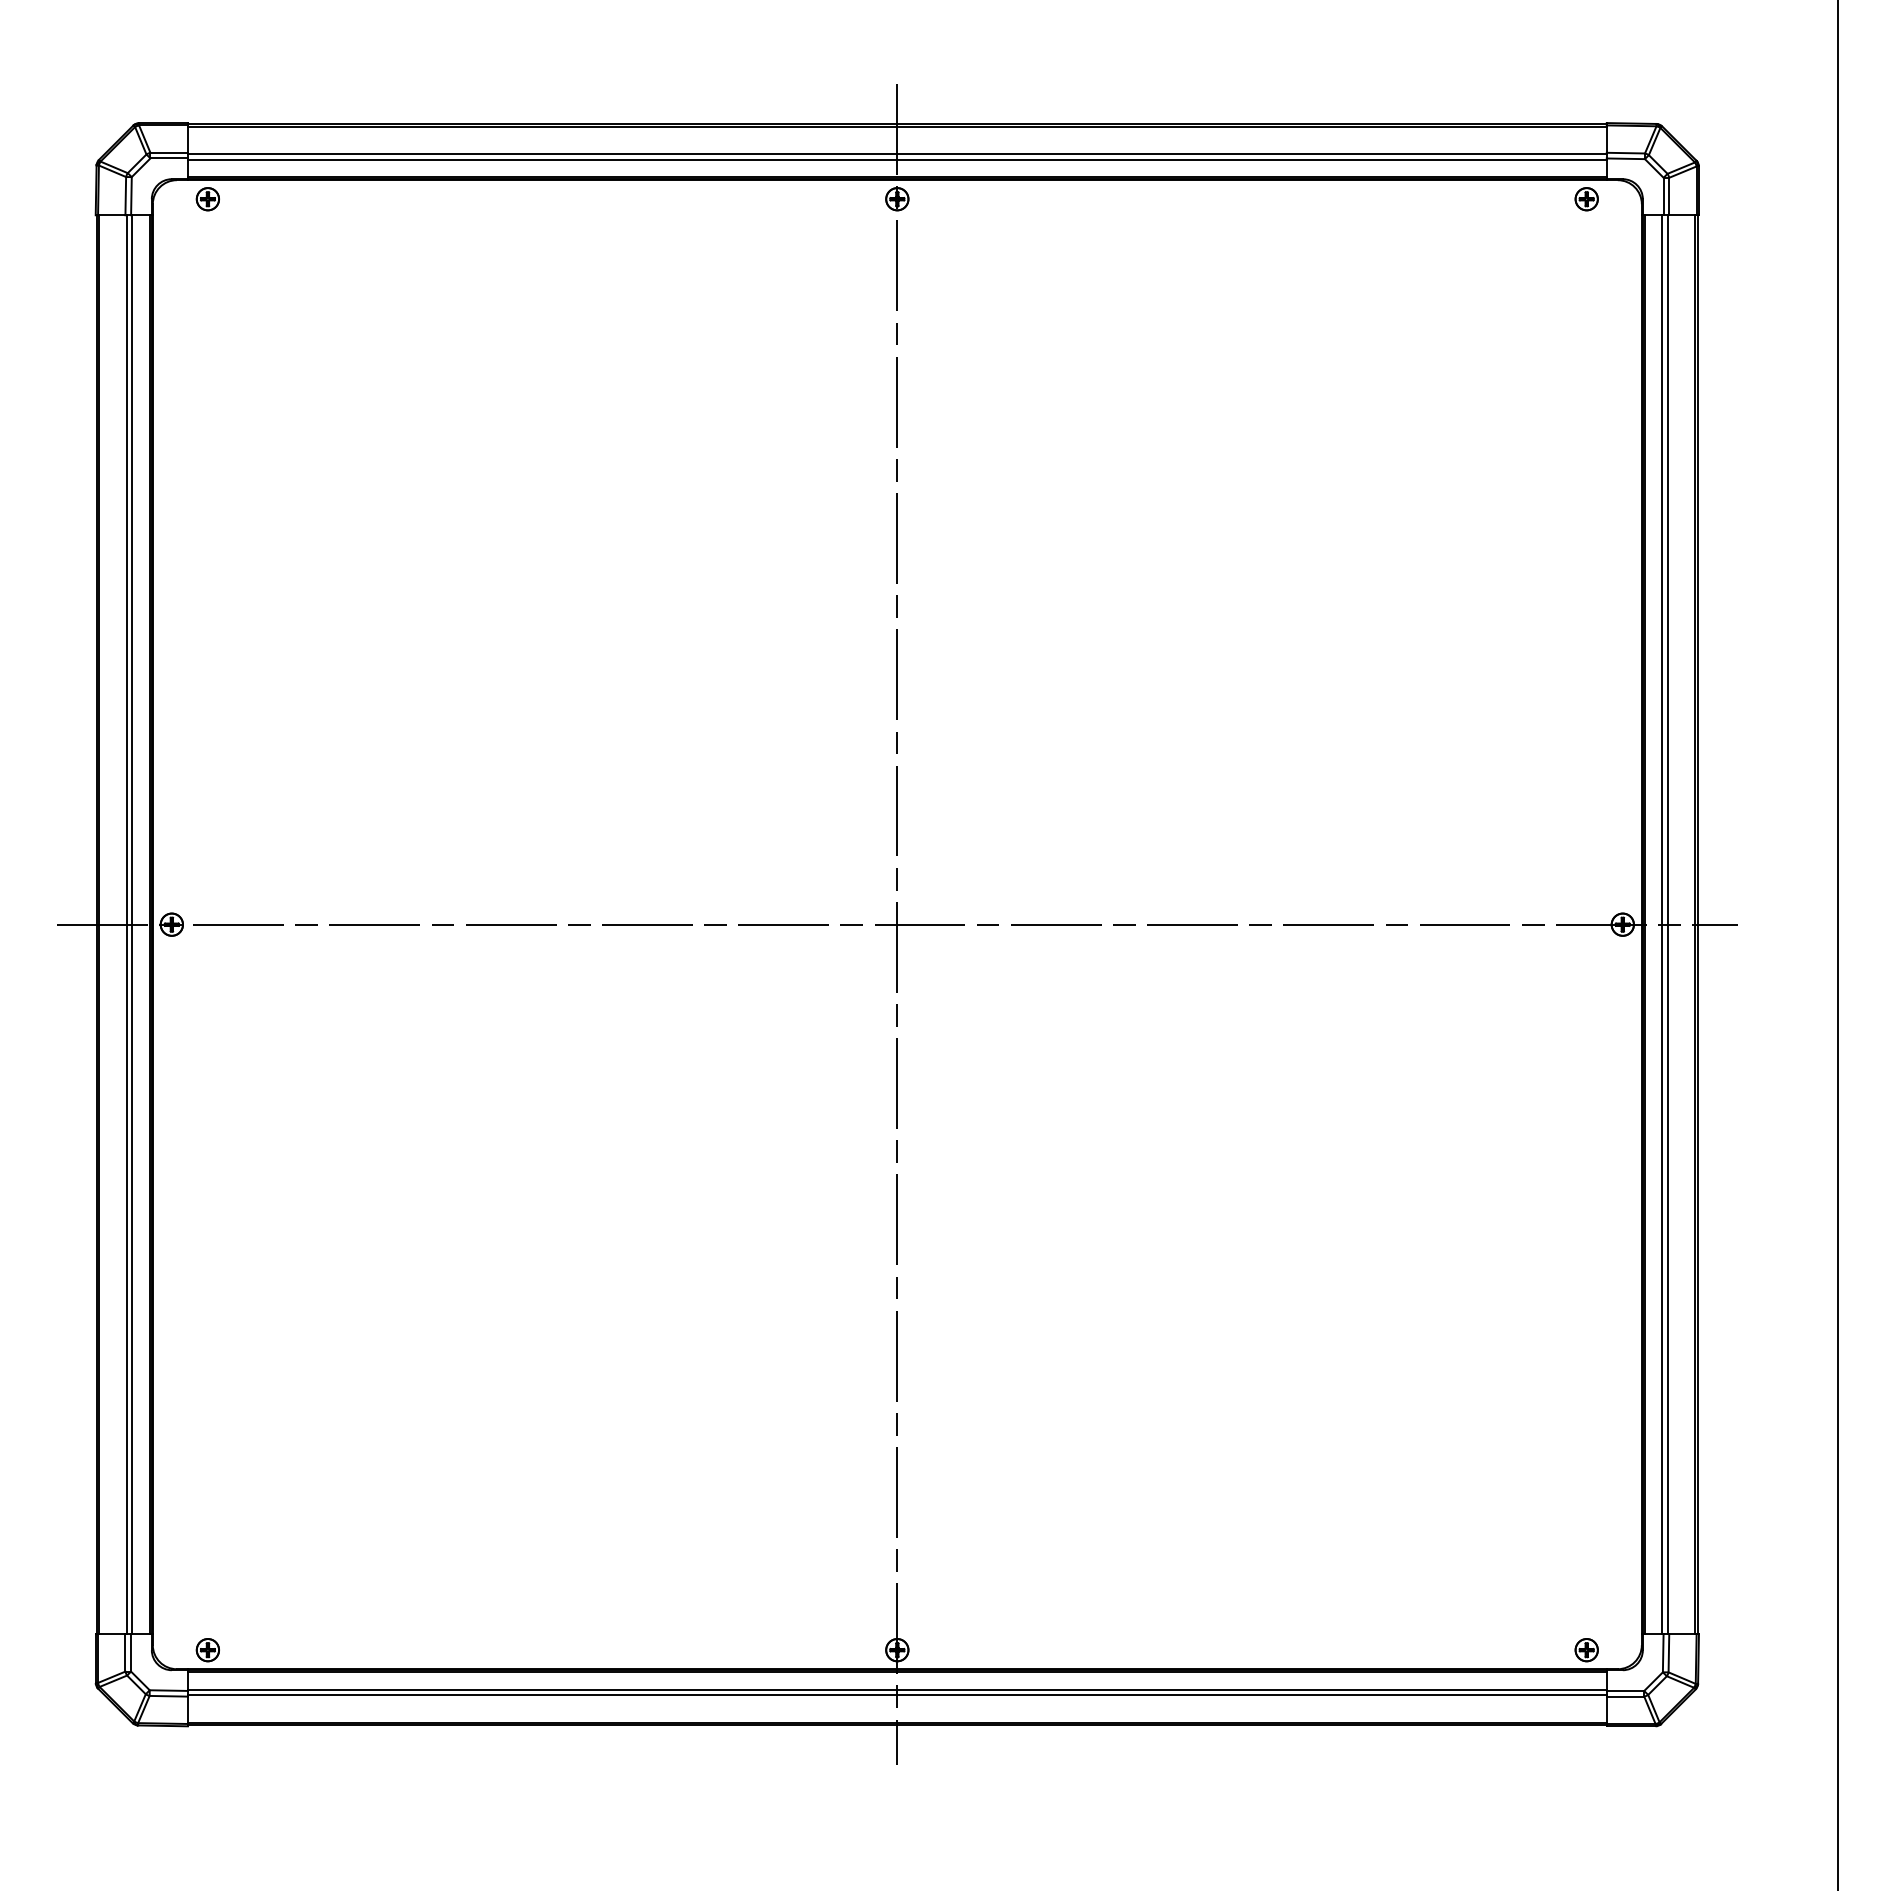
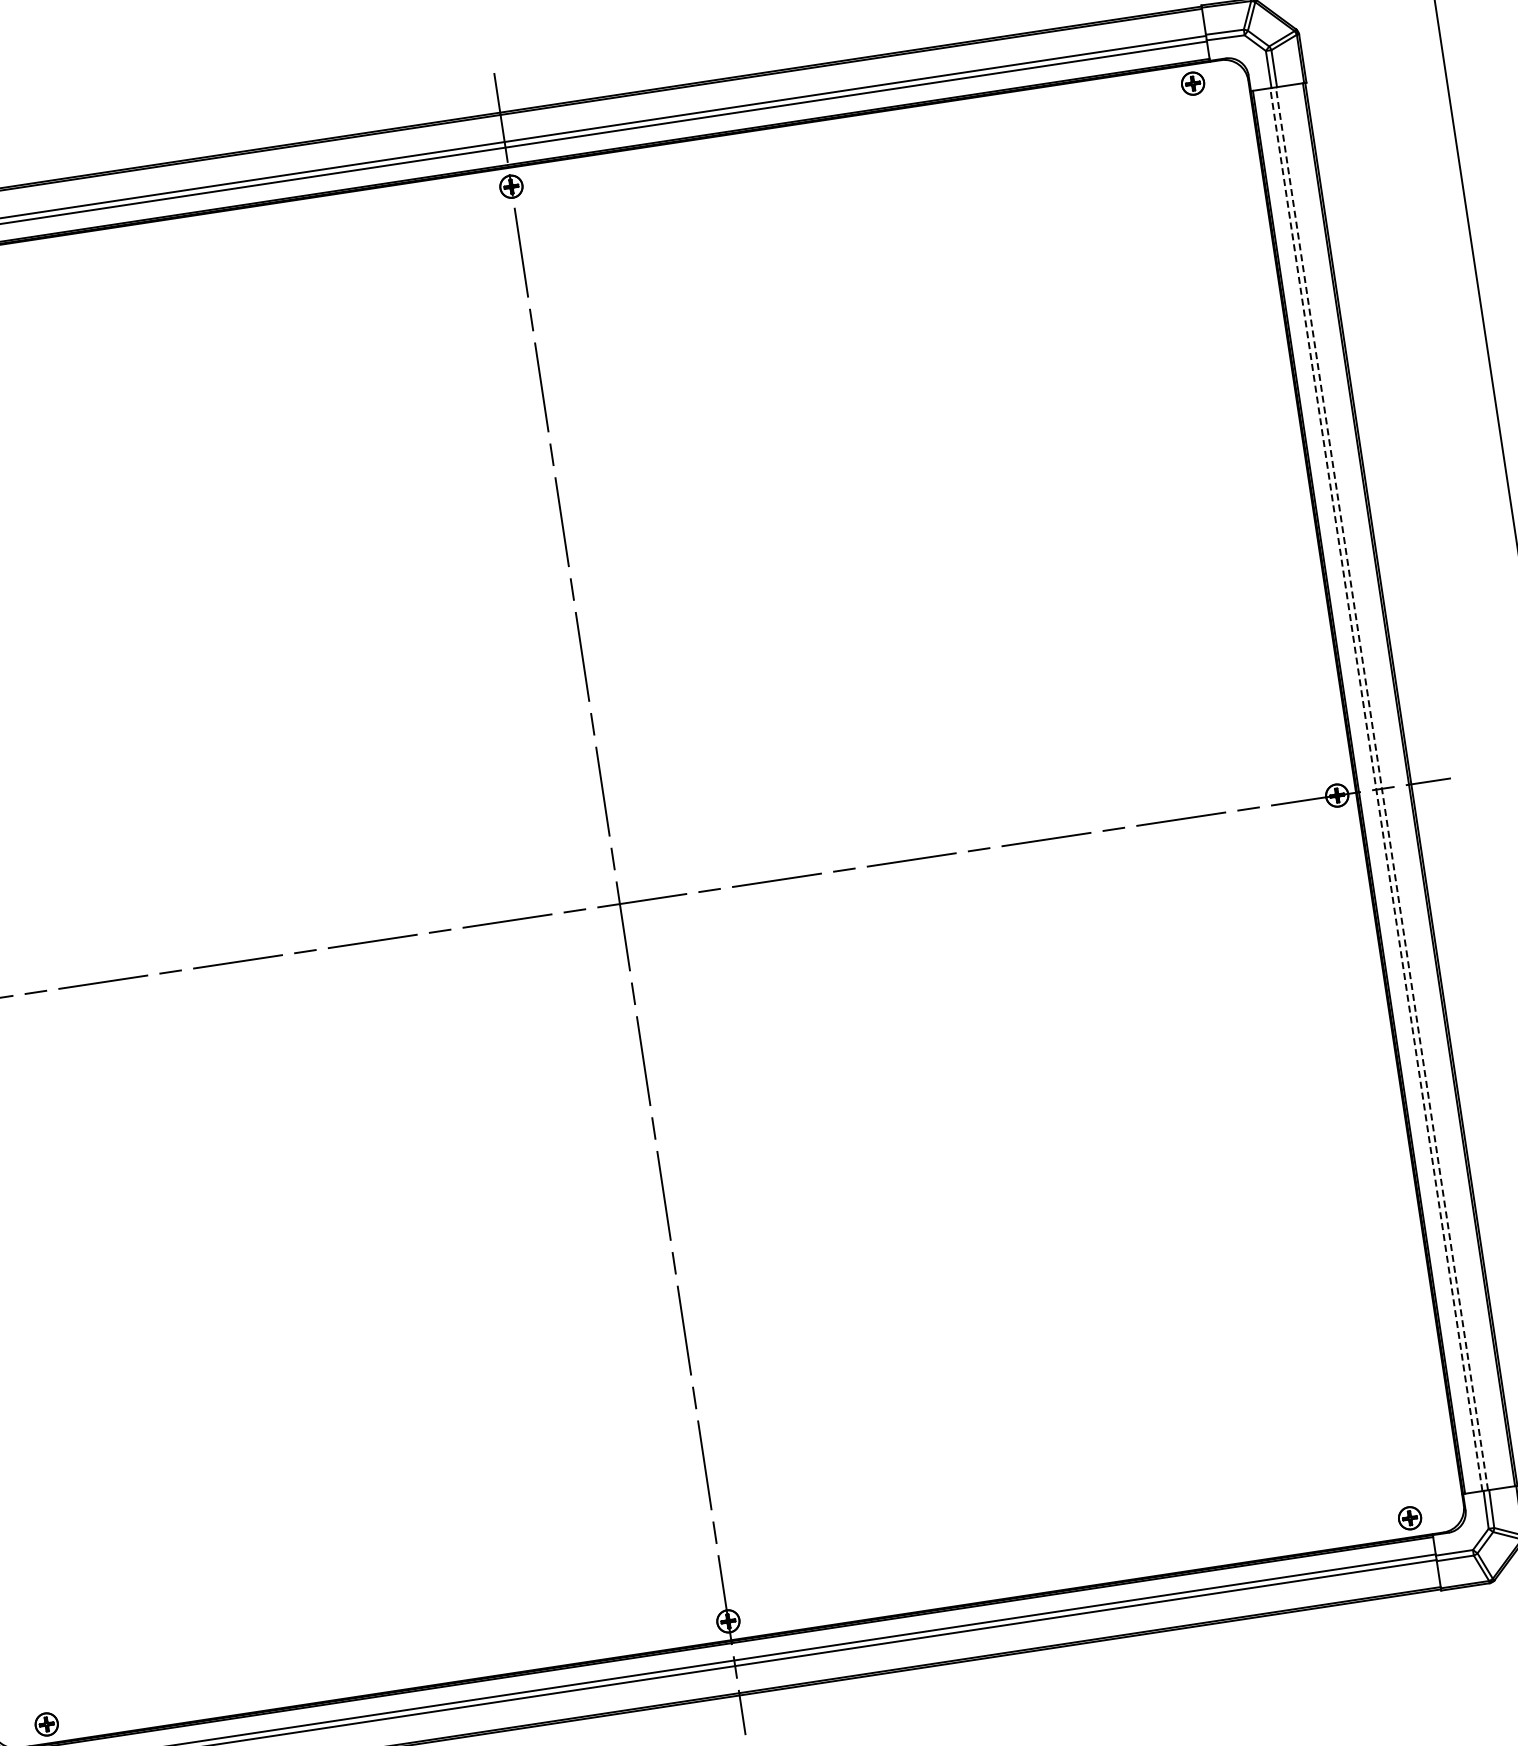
line: (1662, 924) -> (1376, 789), solid -> dashed
line: (1668, 924) -> (1382, 788), solid -> dashed

